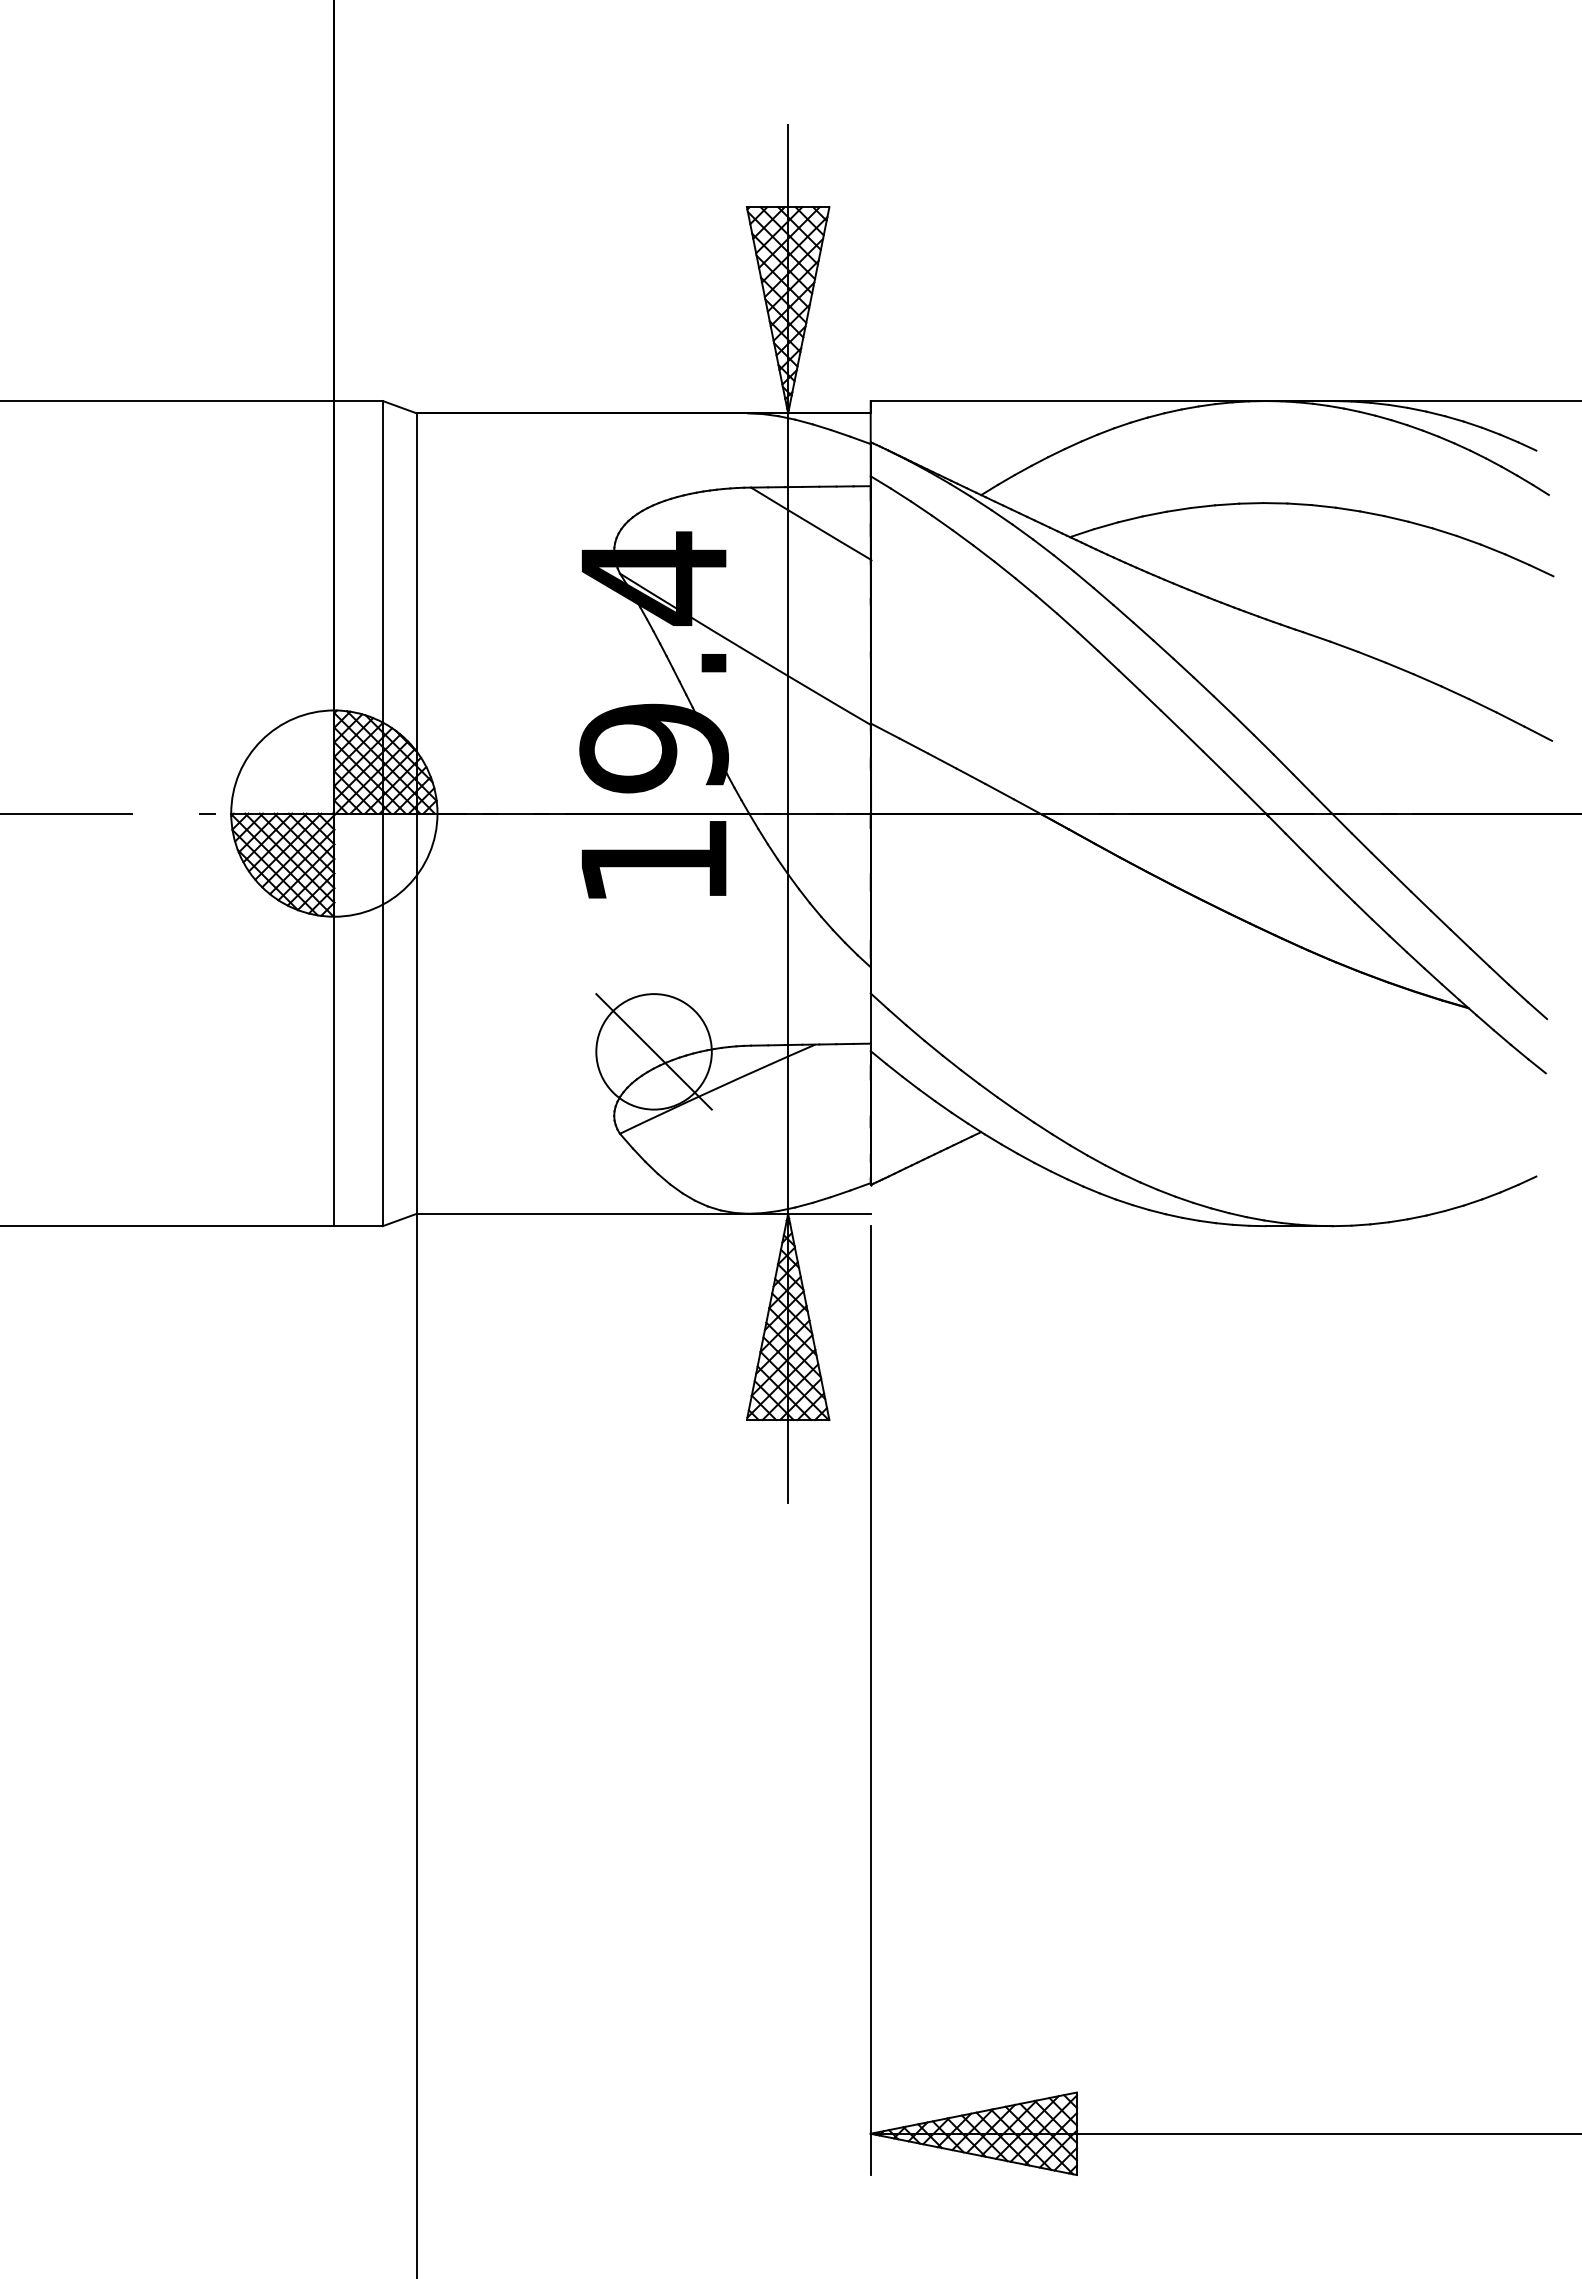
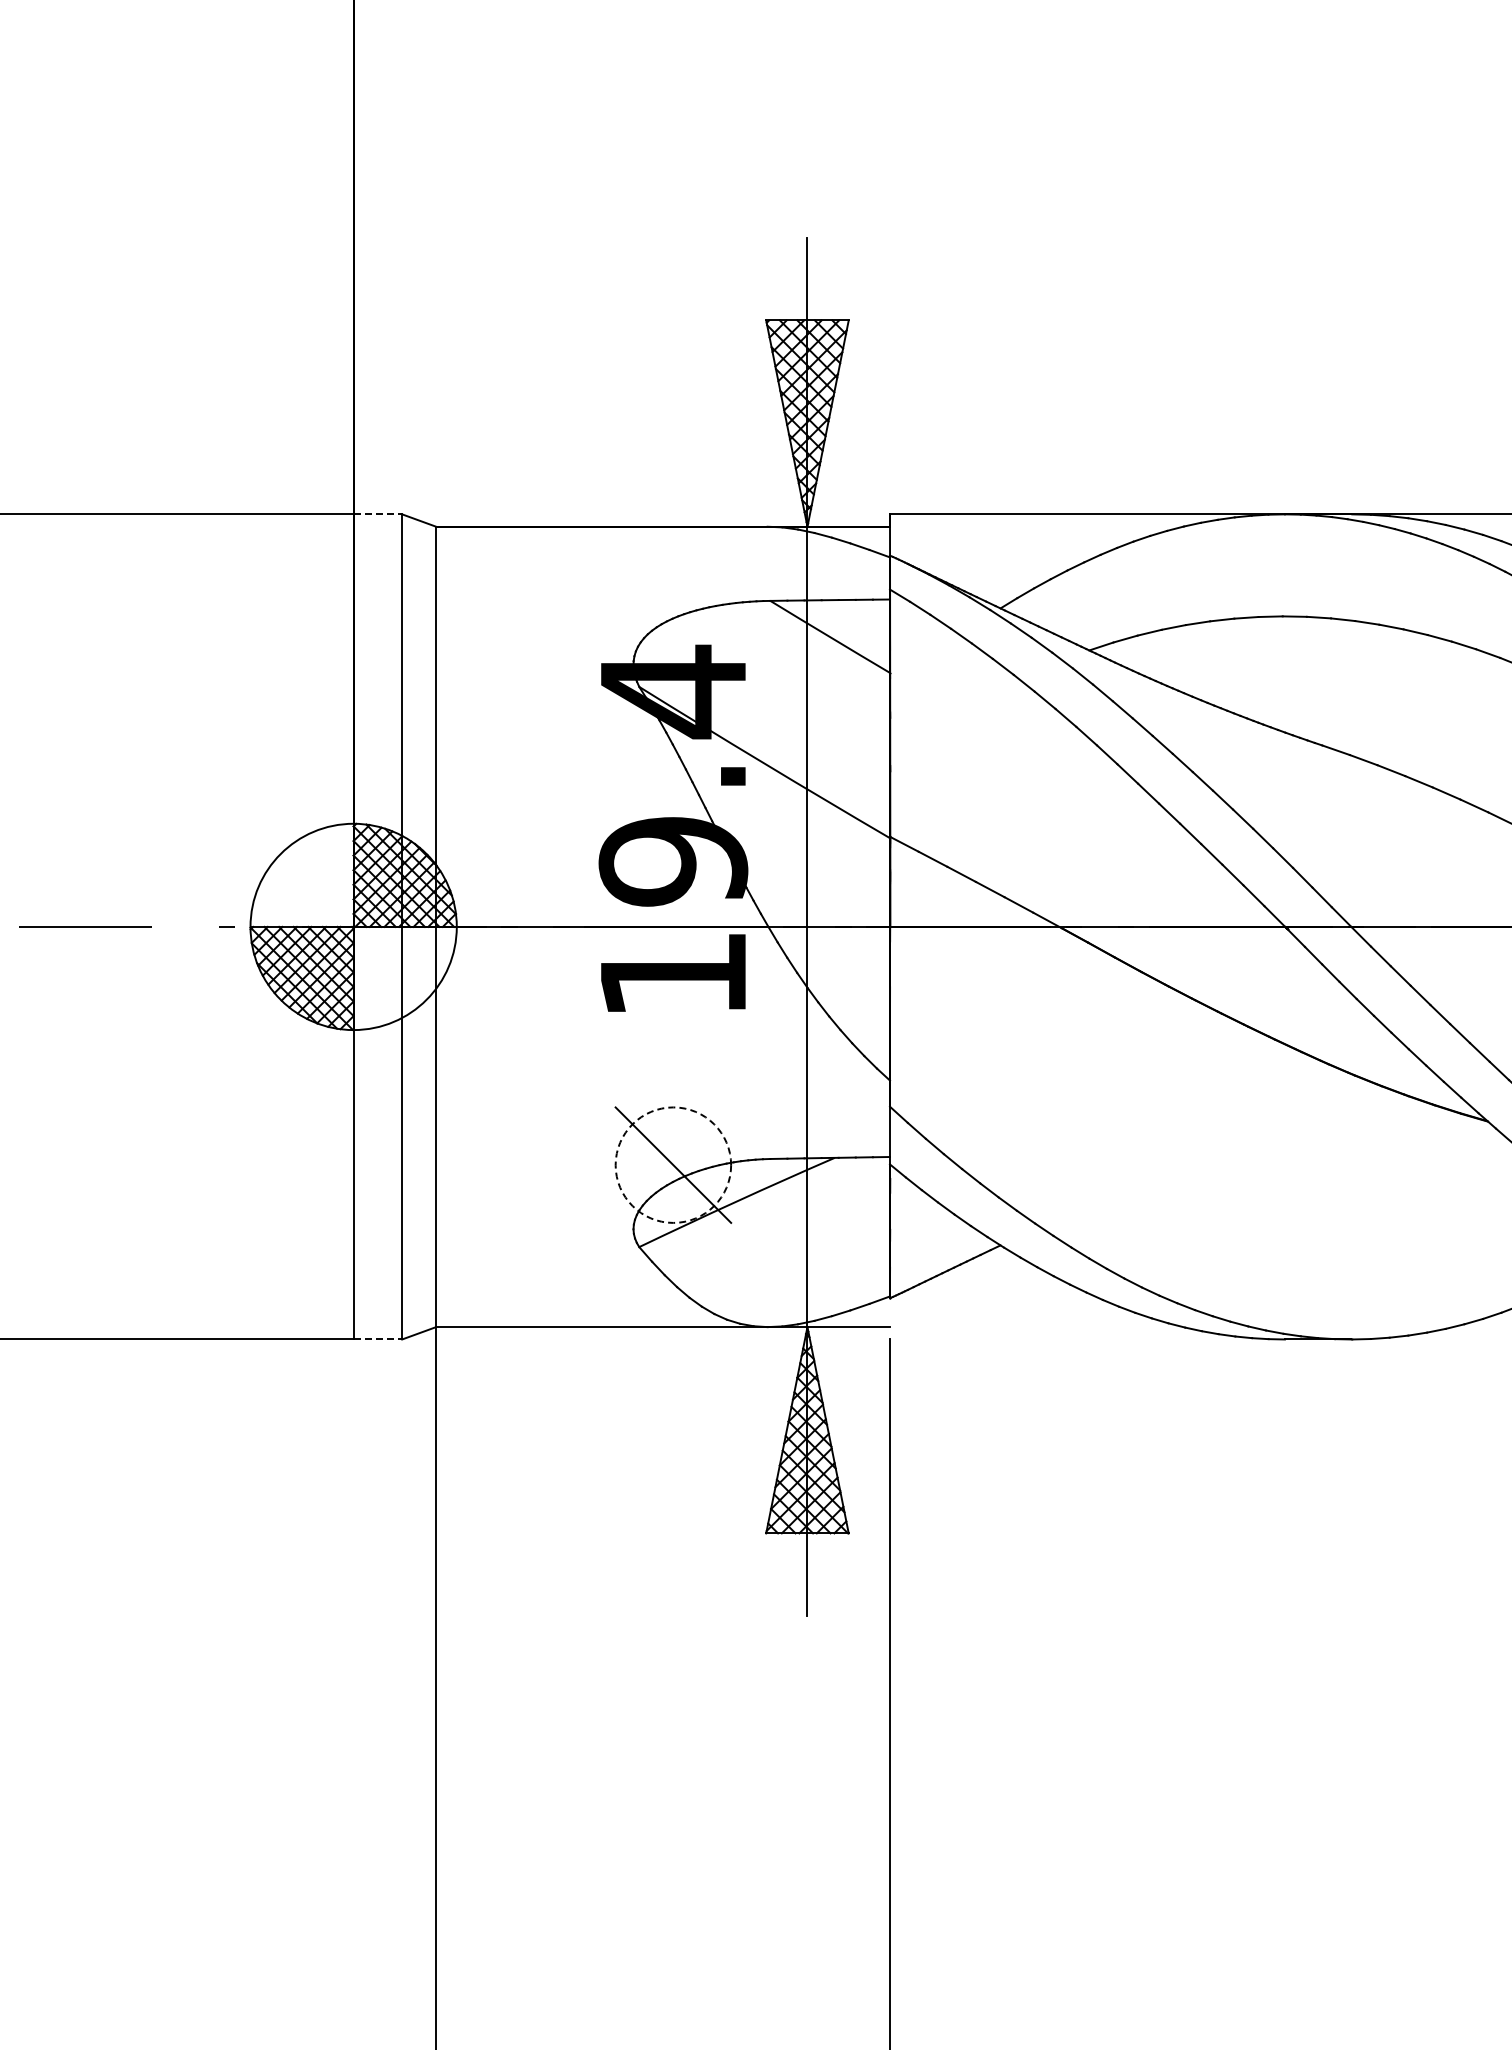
line: (359, 401) -> (378, 514), solid -> dashed
circle: (653, 1051) -> (672, 1164), solid -> dashed
line: (359, 1226) -> (378, 1339), solid -> dashed

